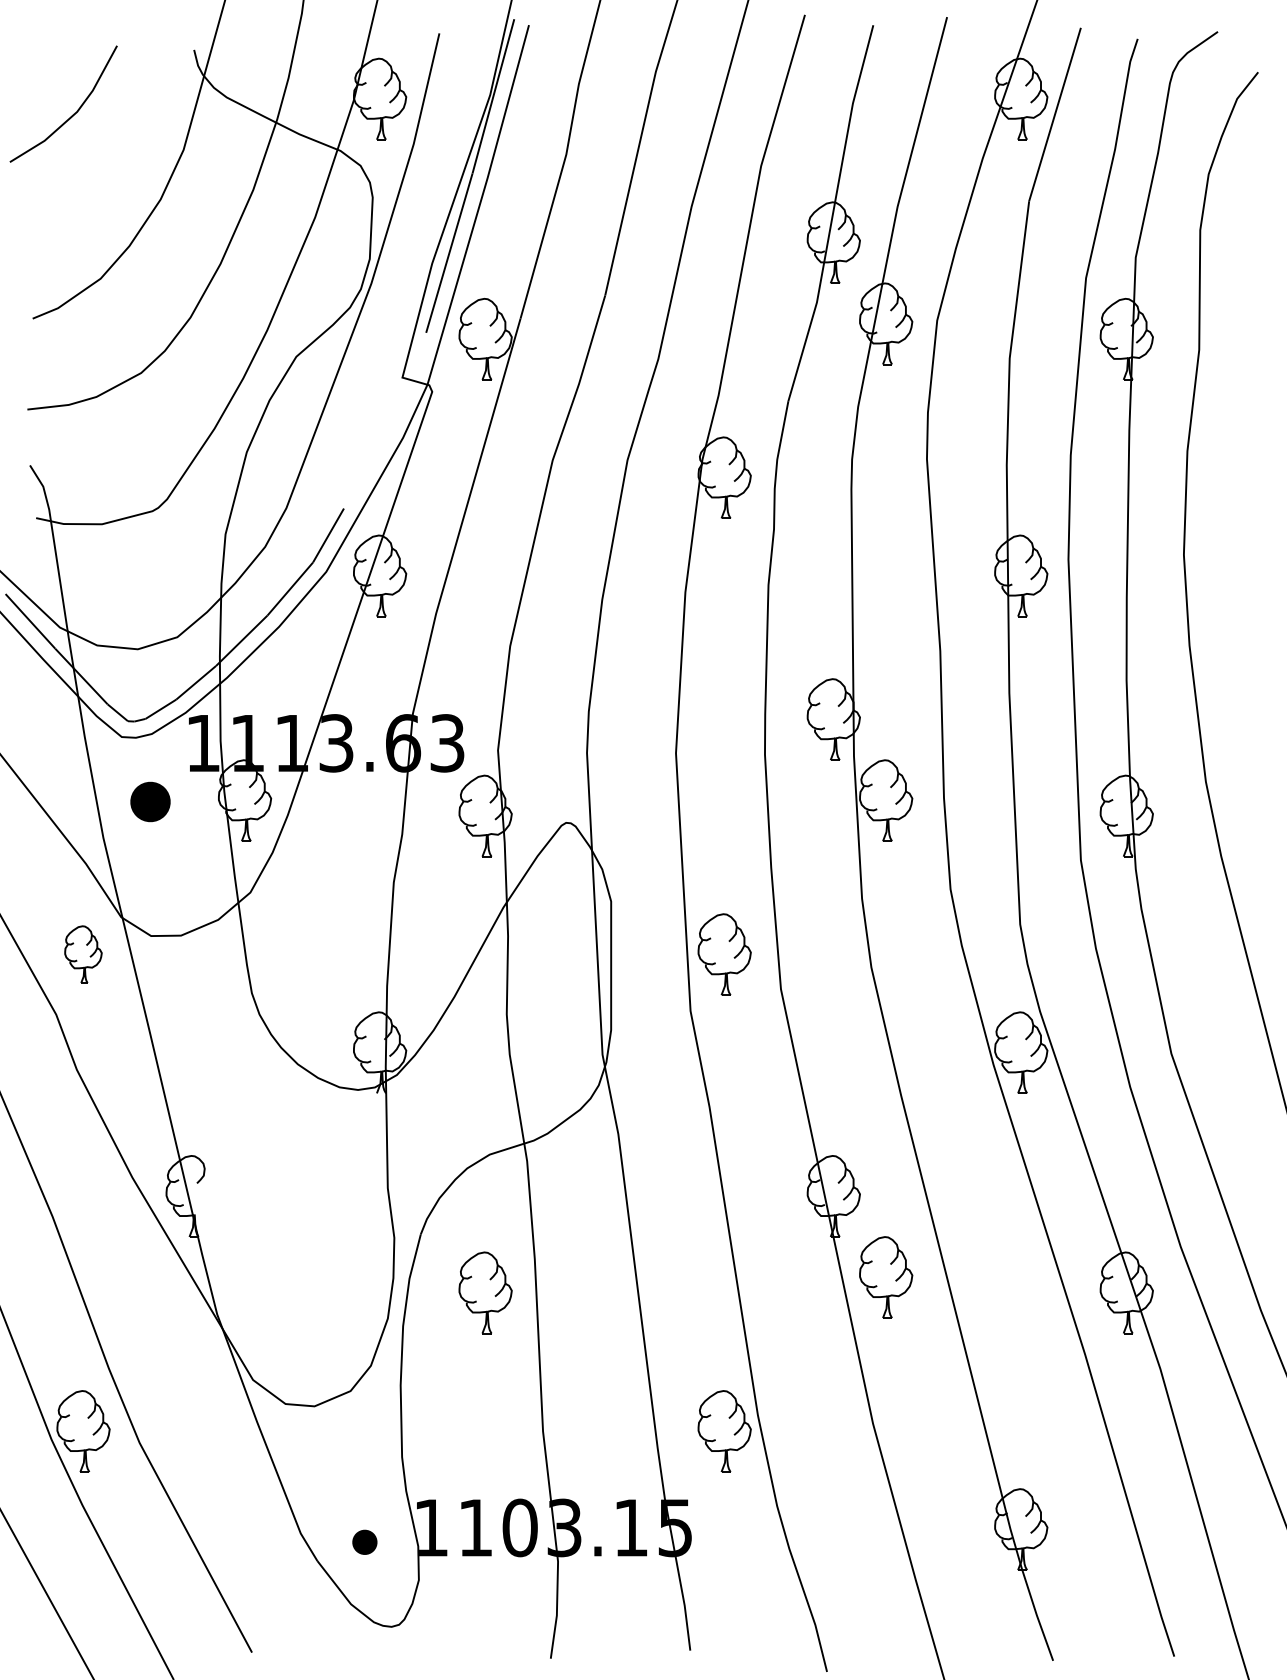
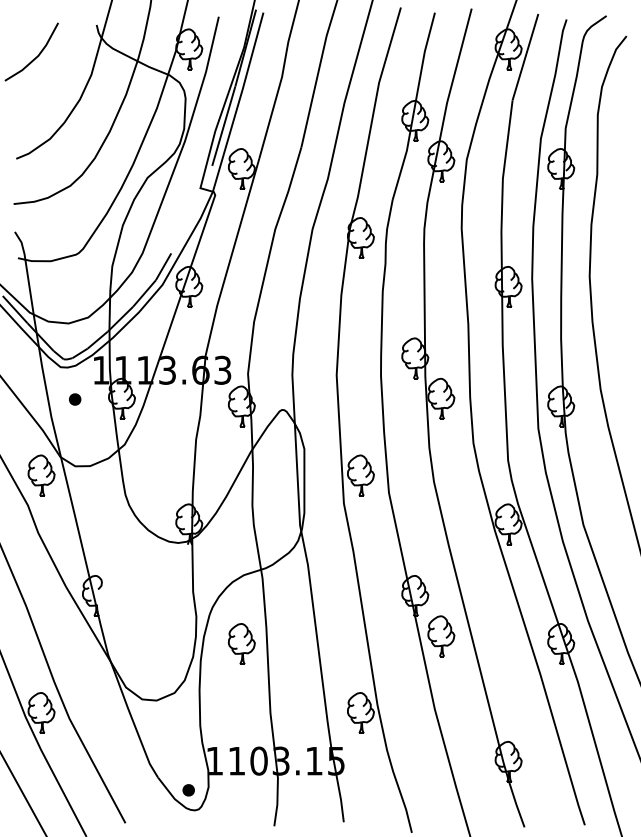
part: (151, 801) -> (75, 399), size x0.62
part: (83, 954) -> (41, 475), size x1.43
part: (364, 1542) -> (188, 790), moved

